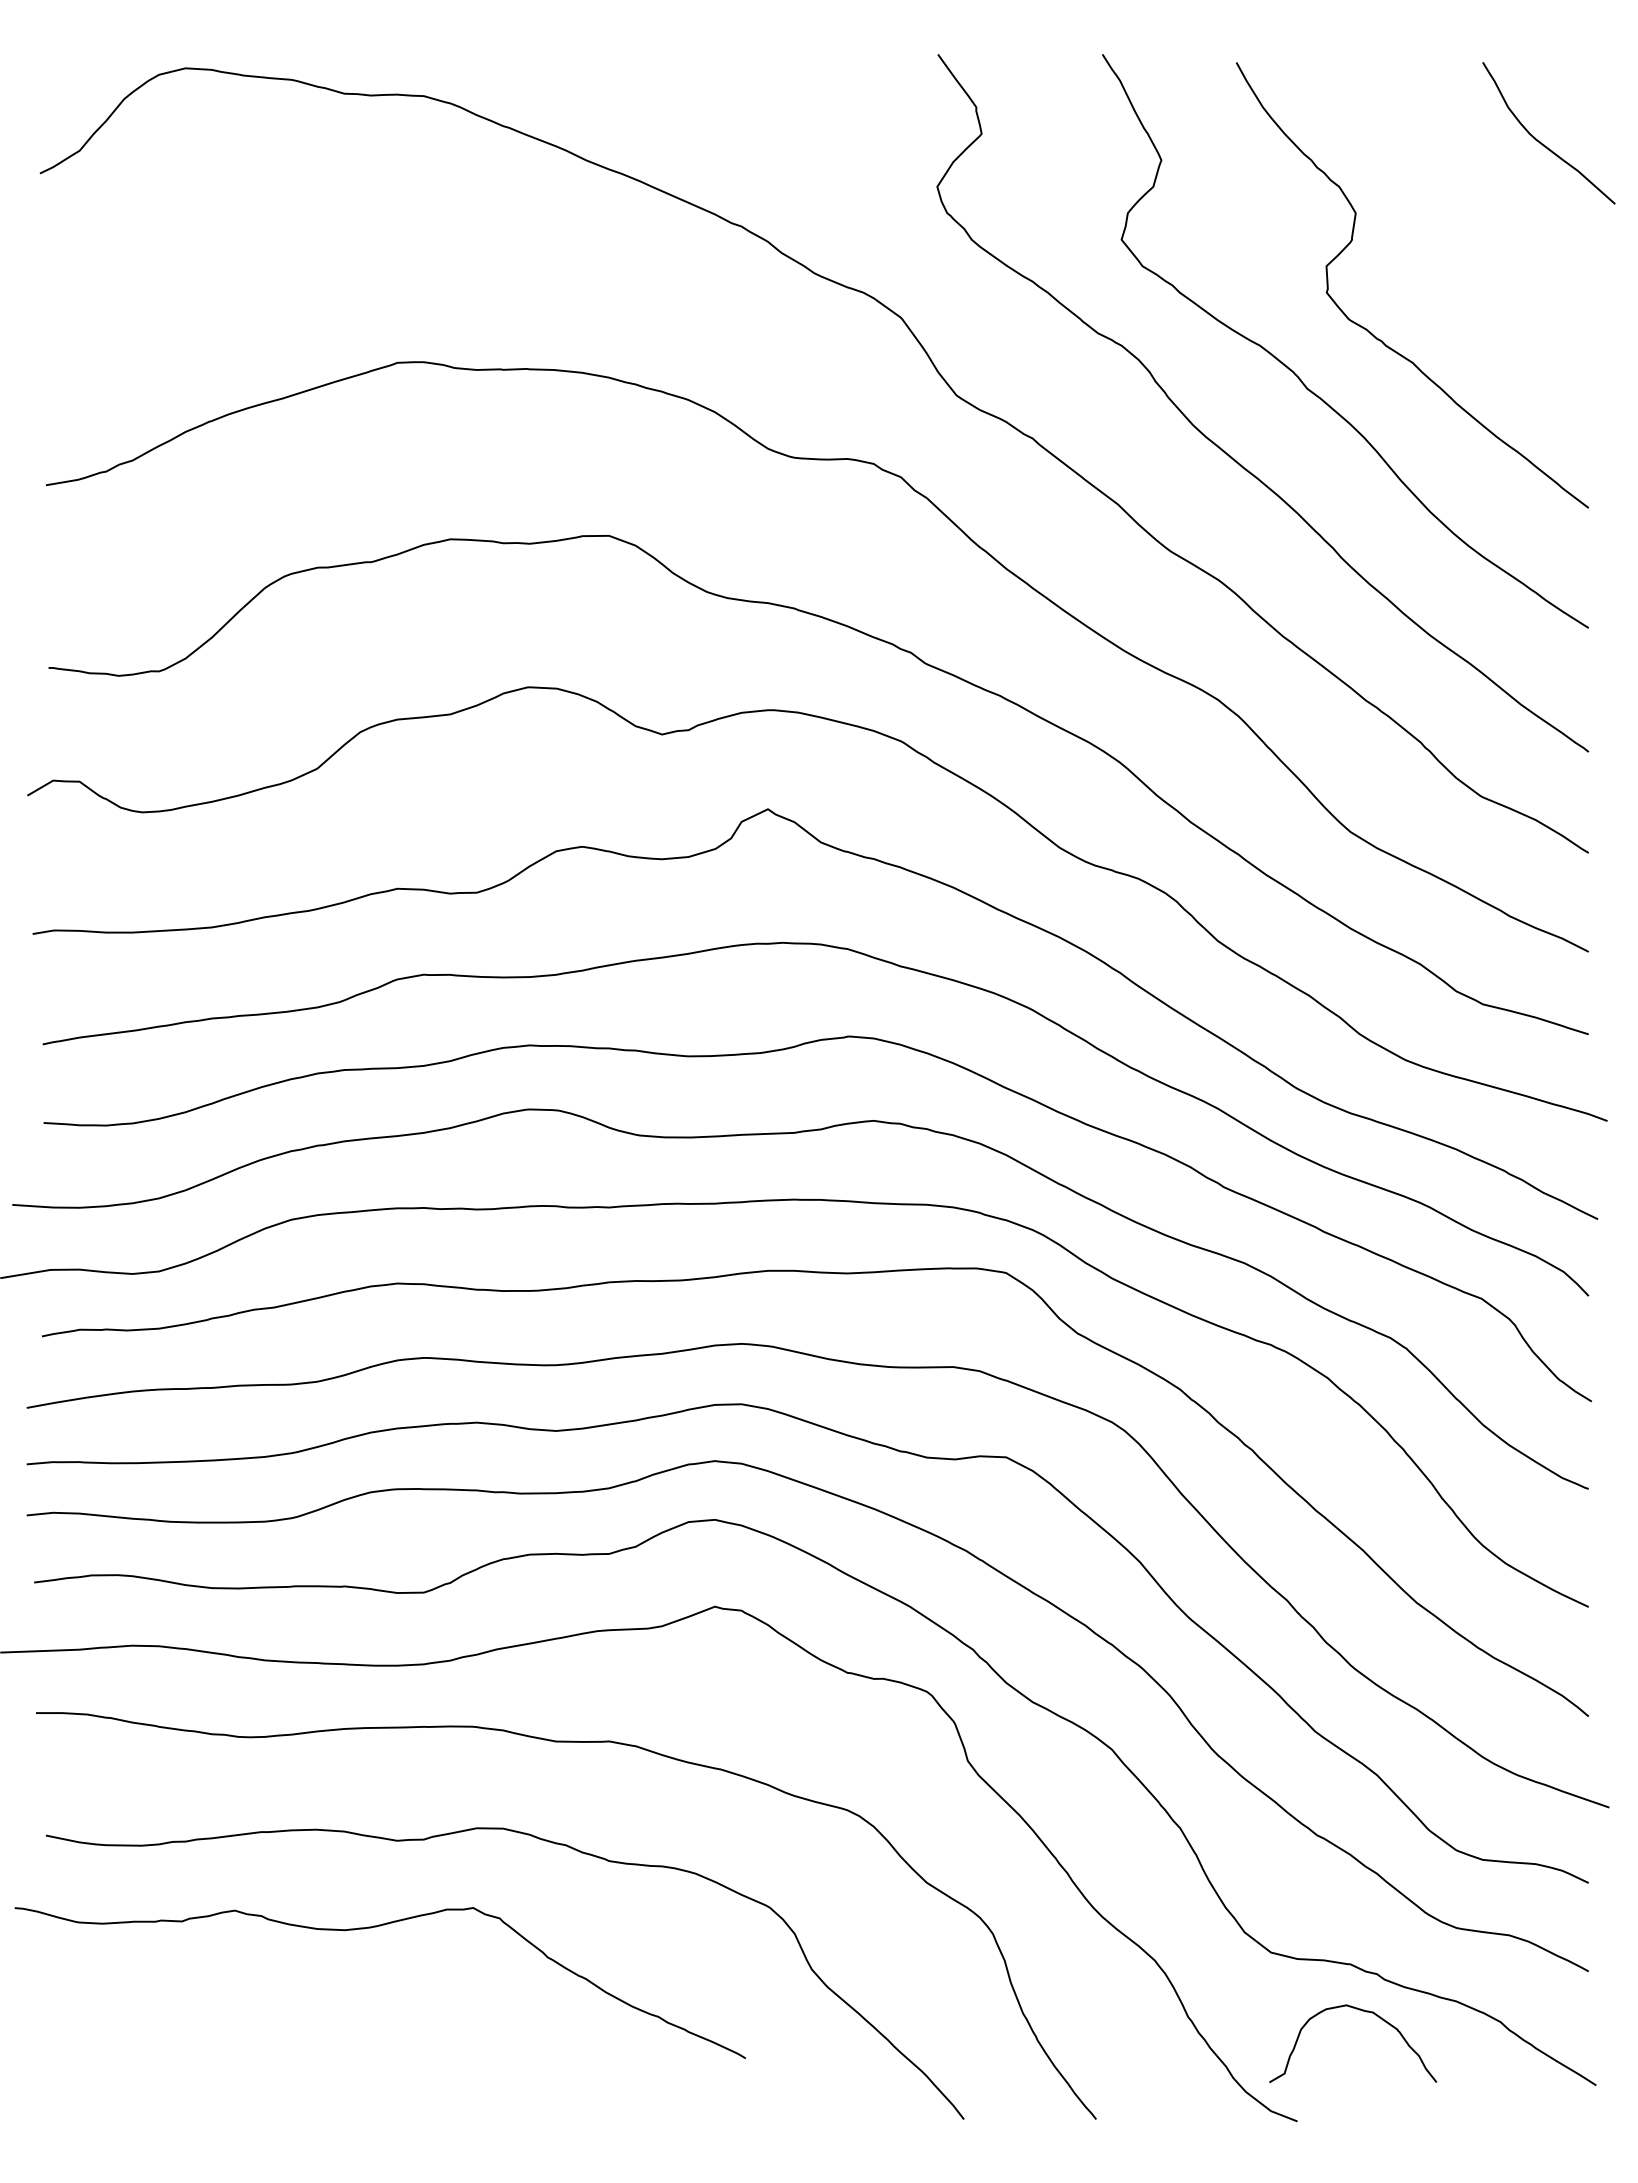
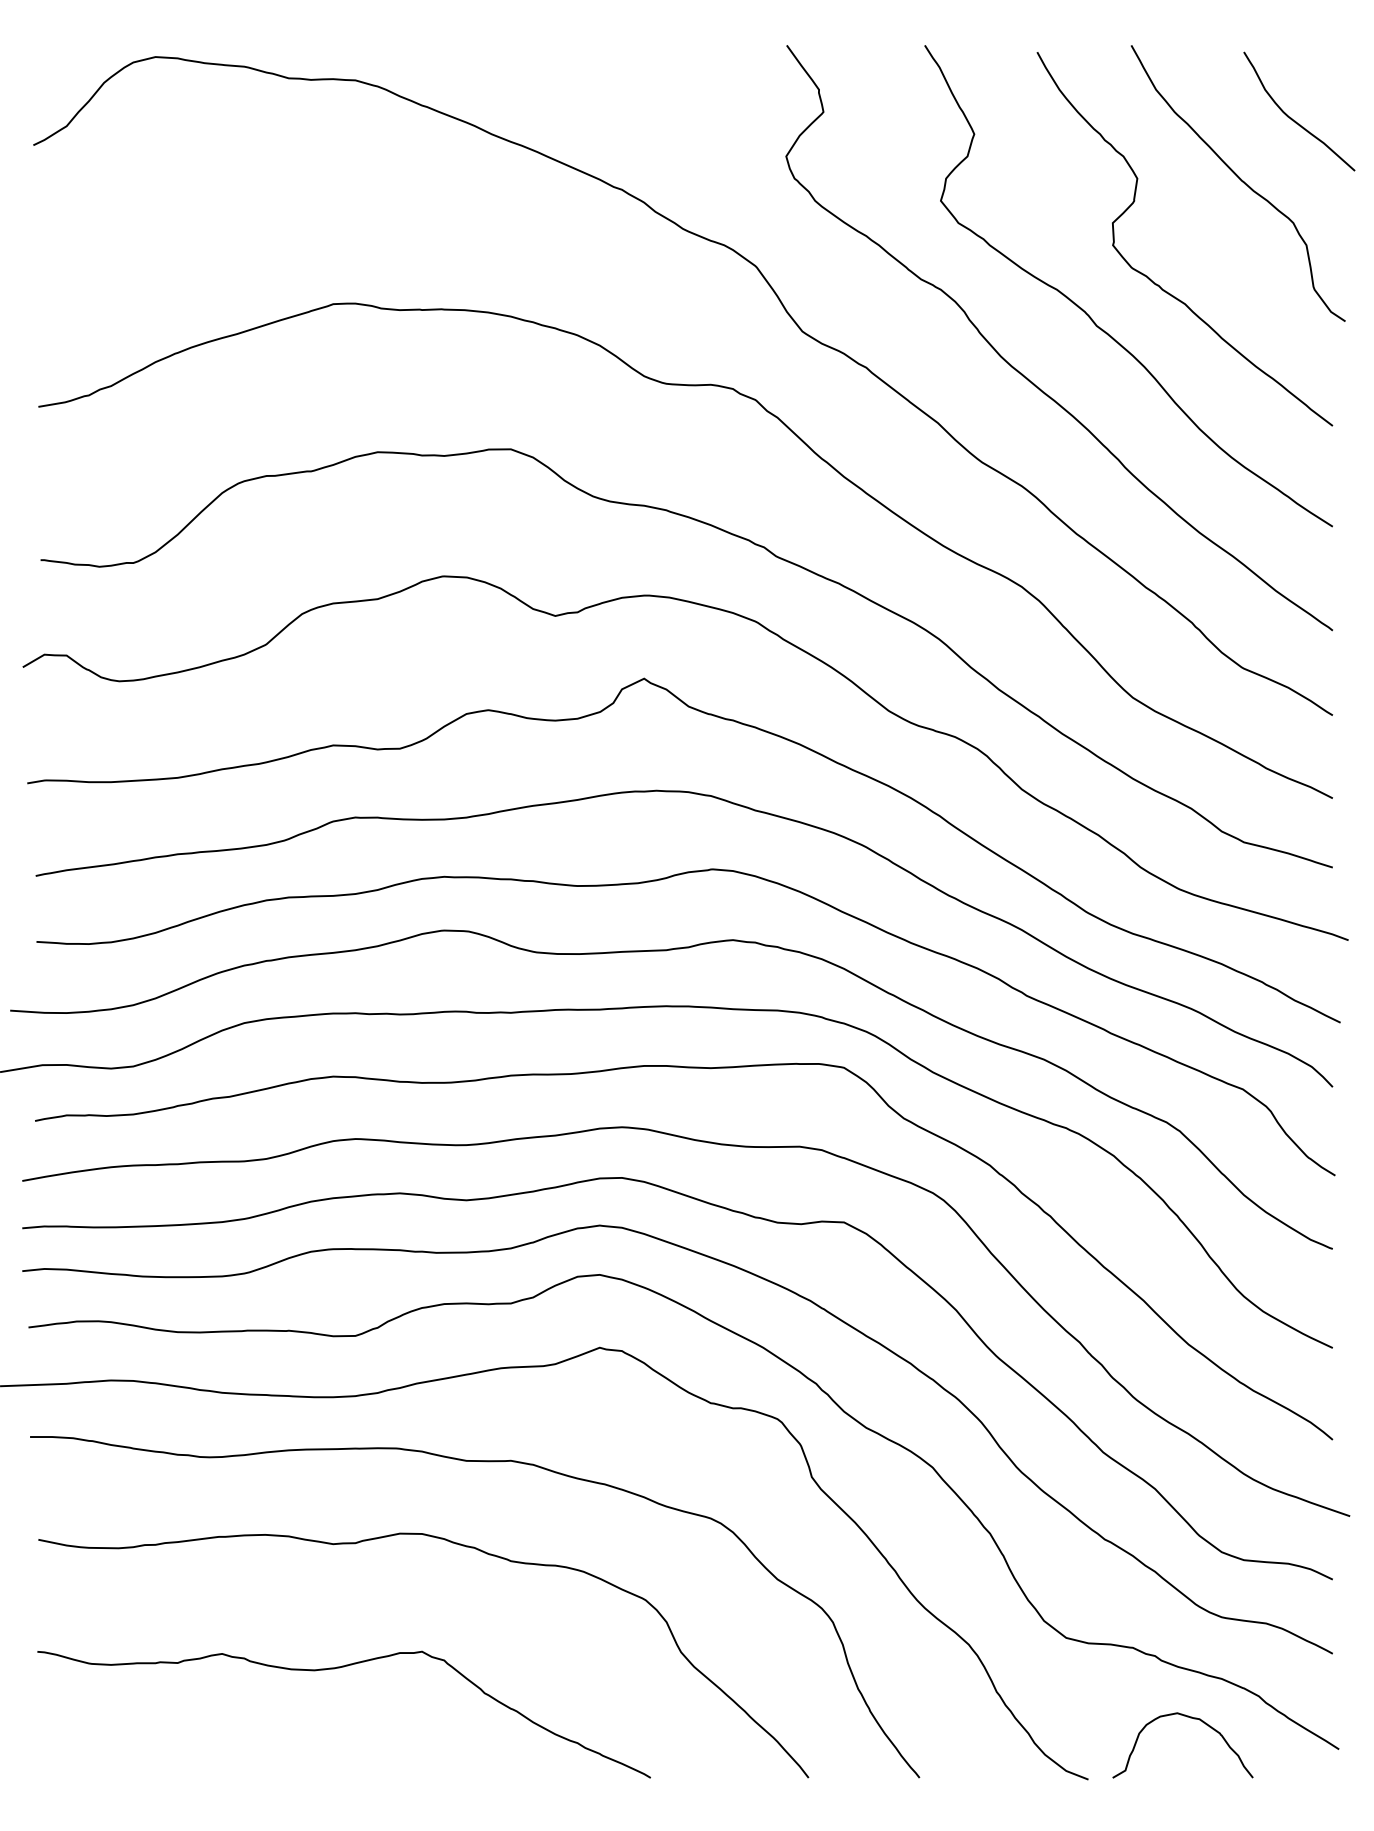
curve: (1478, 215) -> (1240, 180), added
curve: (371, 1928) -> (336, 1668), moved
curve: (1362, 2011) -> (1190, 1718), moved

